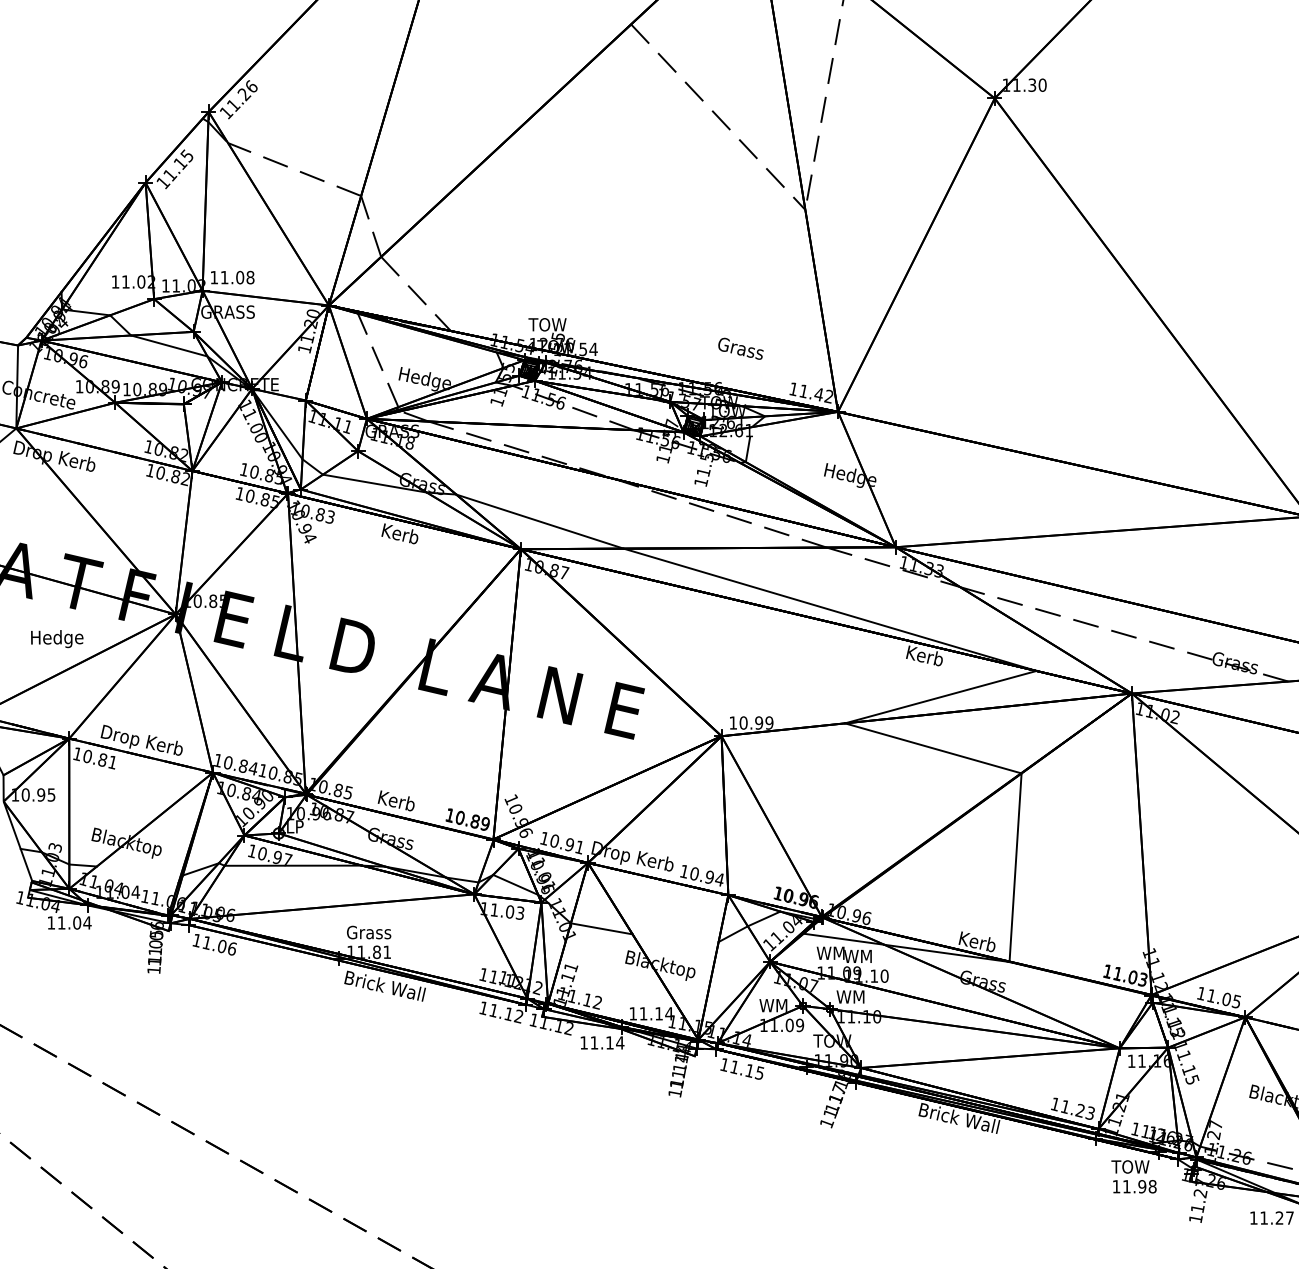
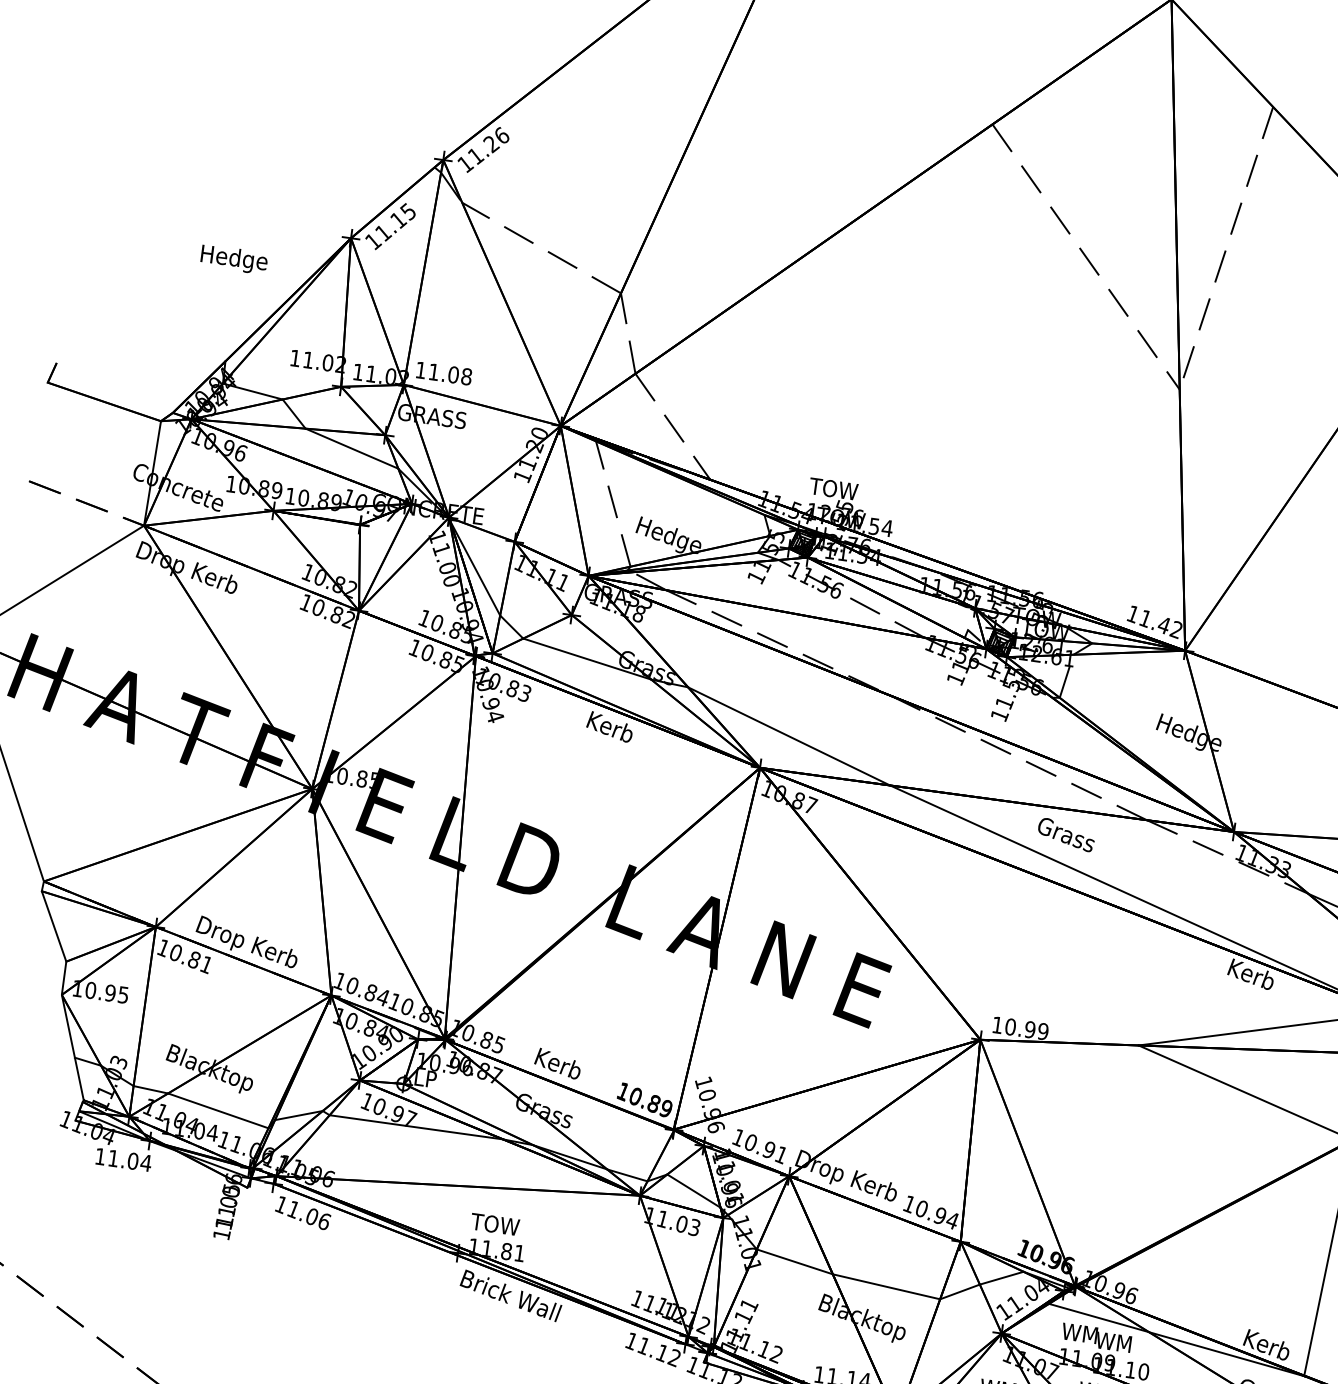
text: (740, 348) -> (1065, 834), moved
text: (57, 639) -> (234, 260), moved
line: (137, 874) -> (217, 1110), added
text: (368, 932) -> (499, 1225), Grass -> TOW
line: (675, 938) -> (886, 1287), added

